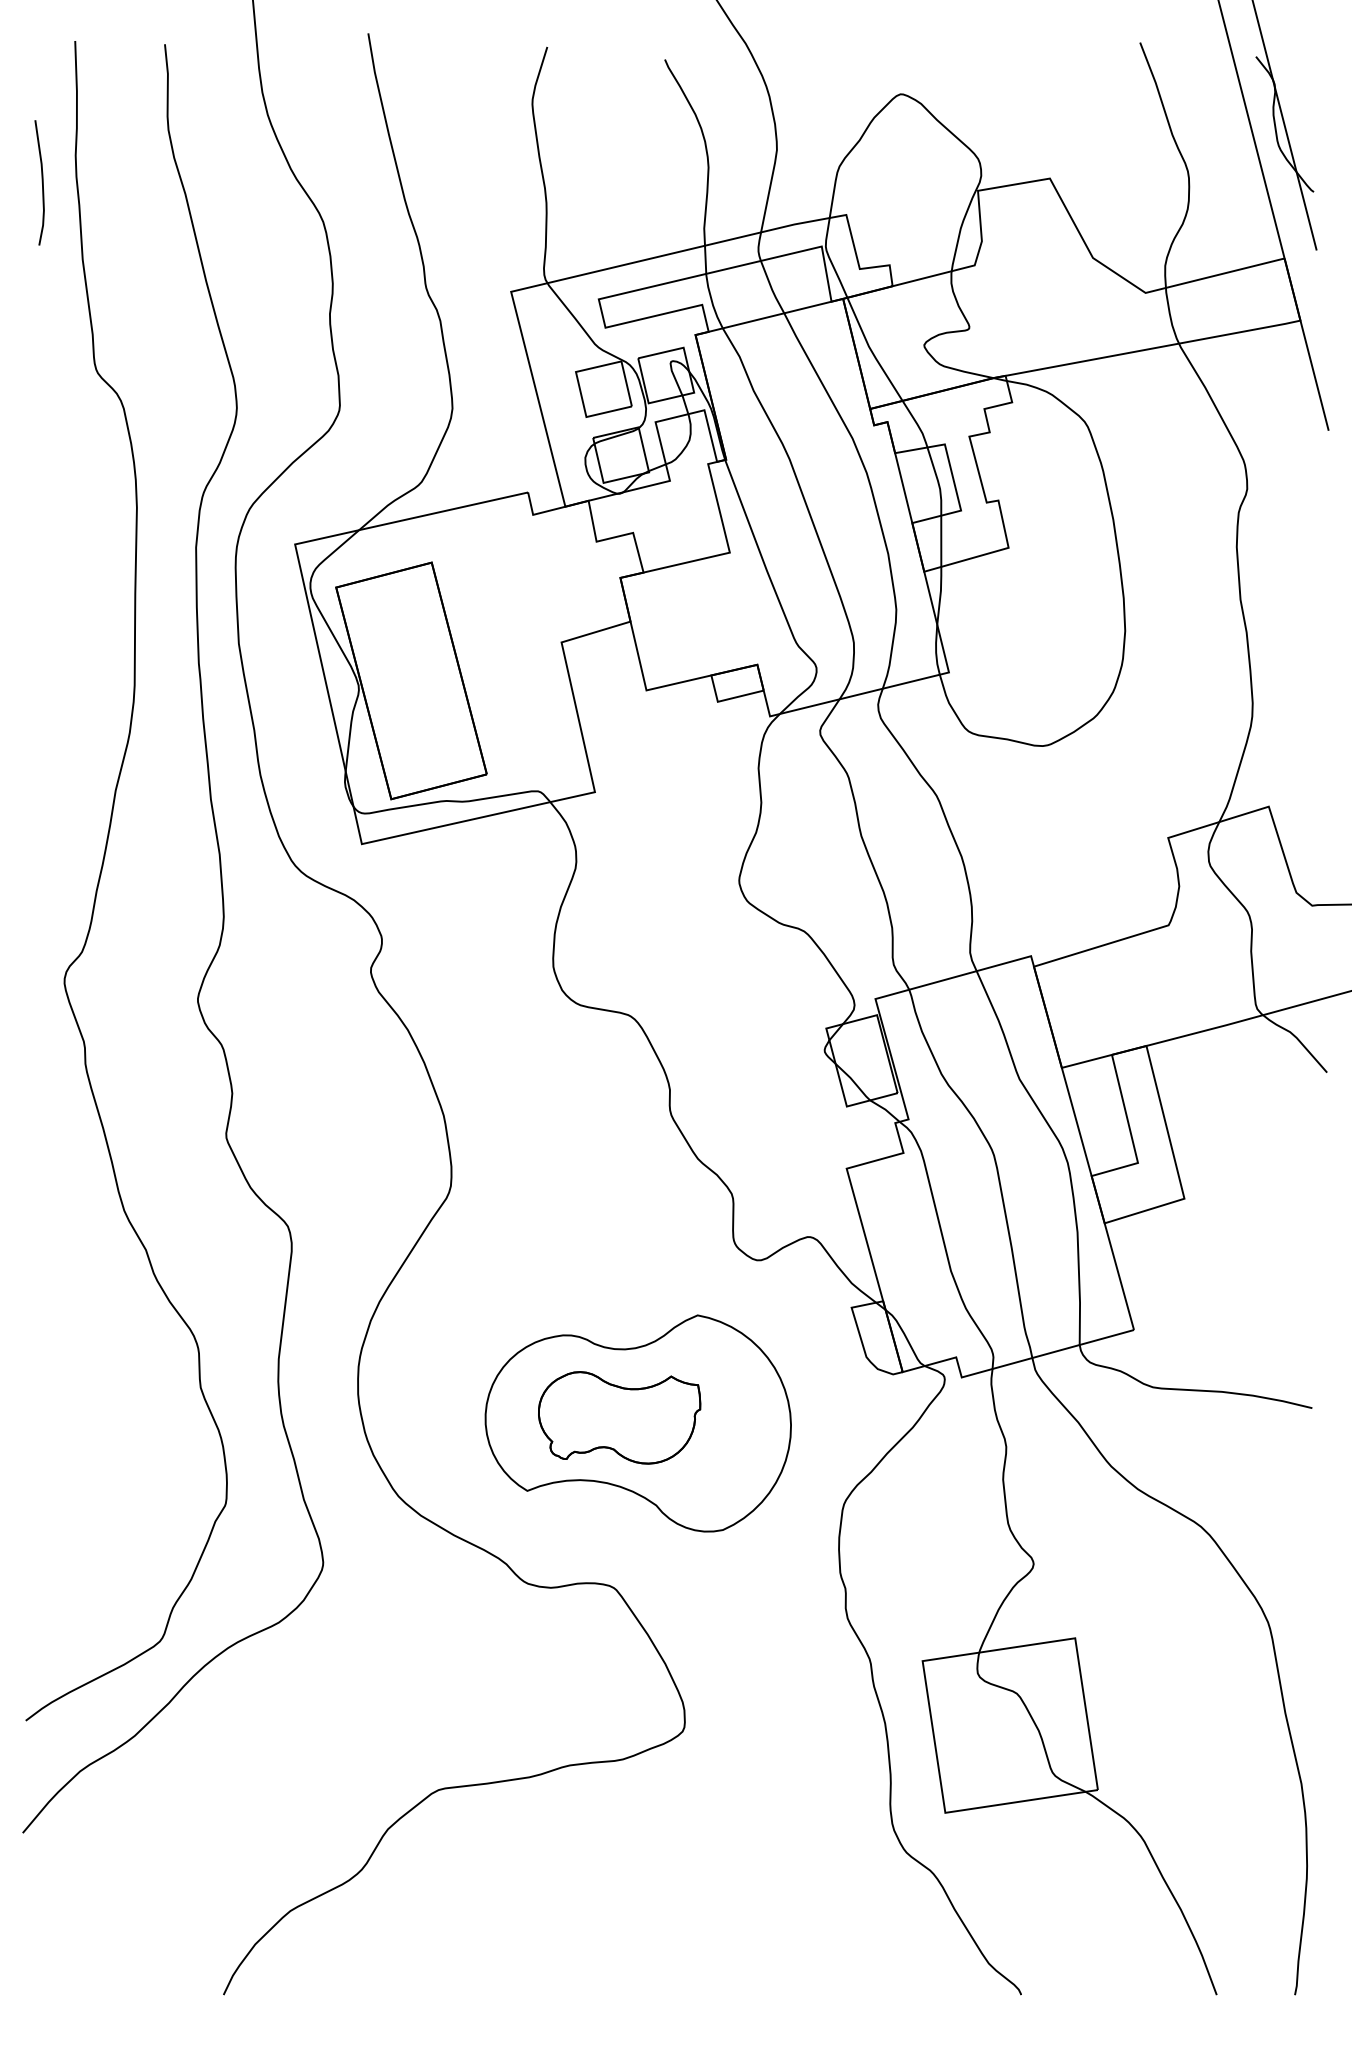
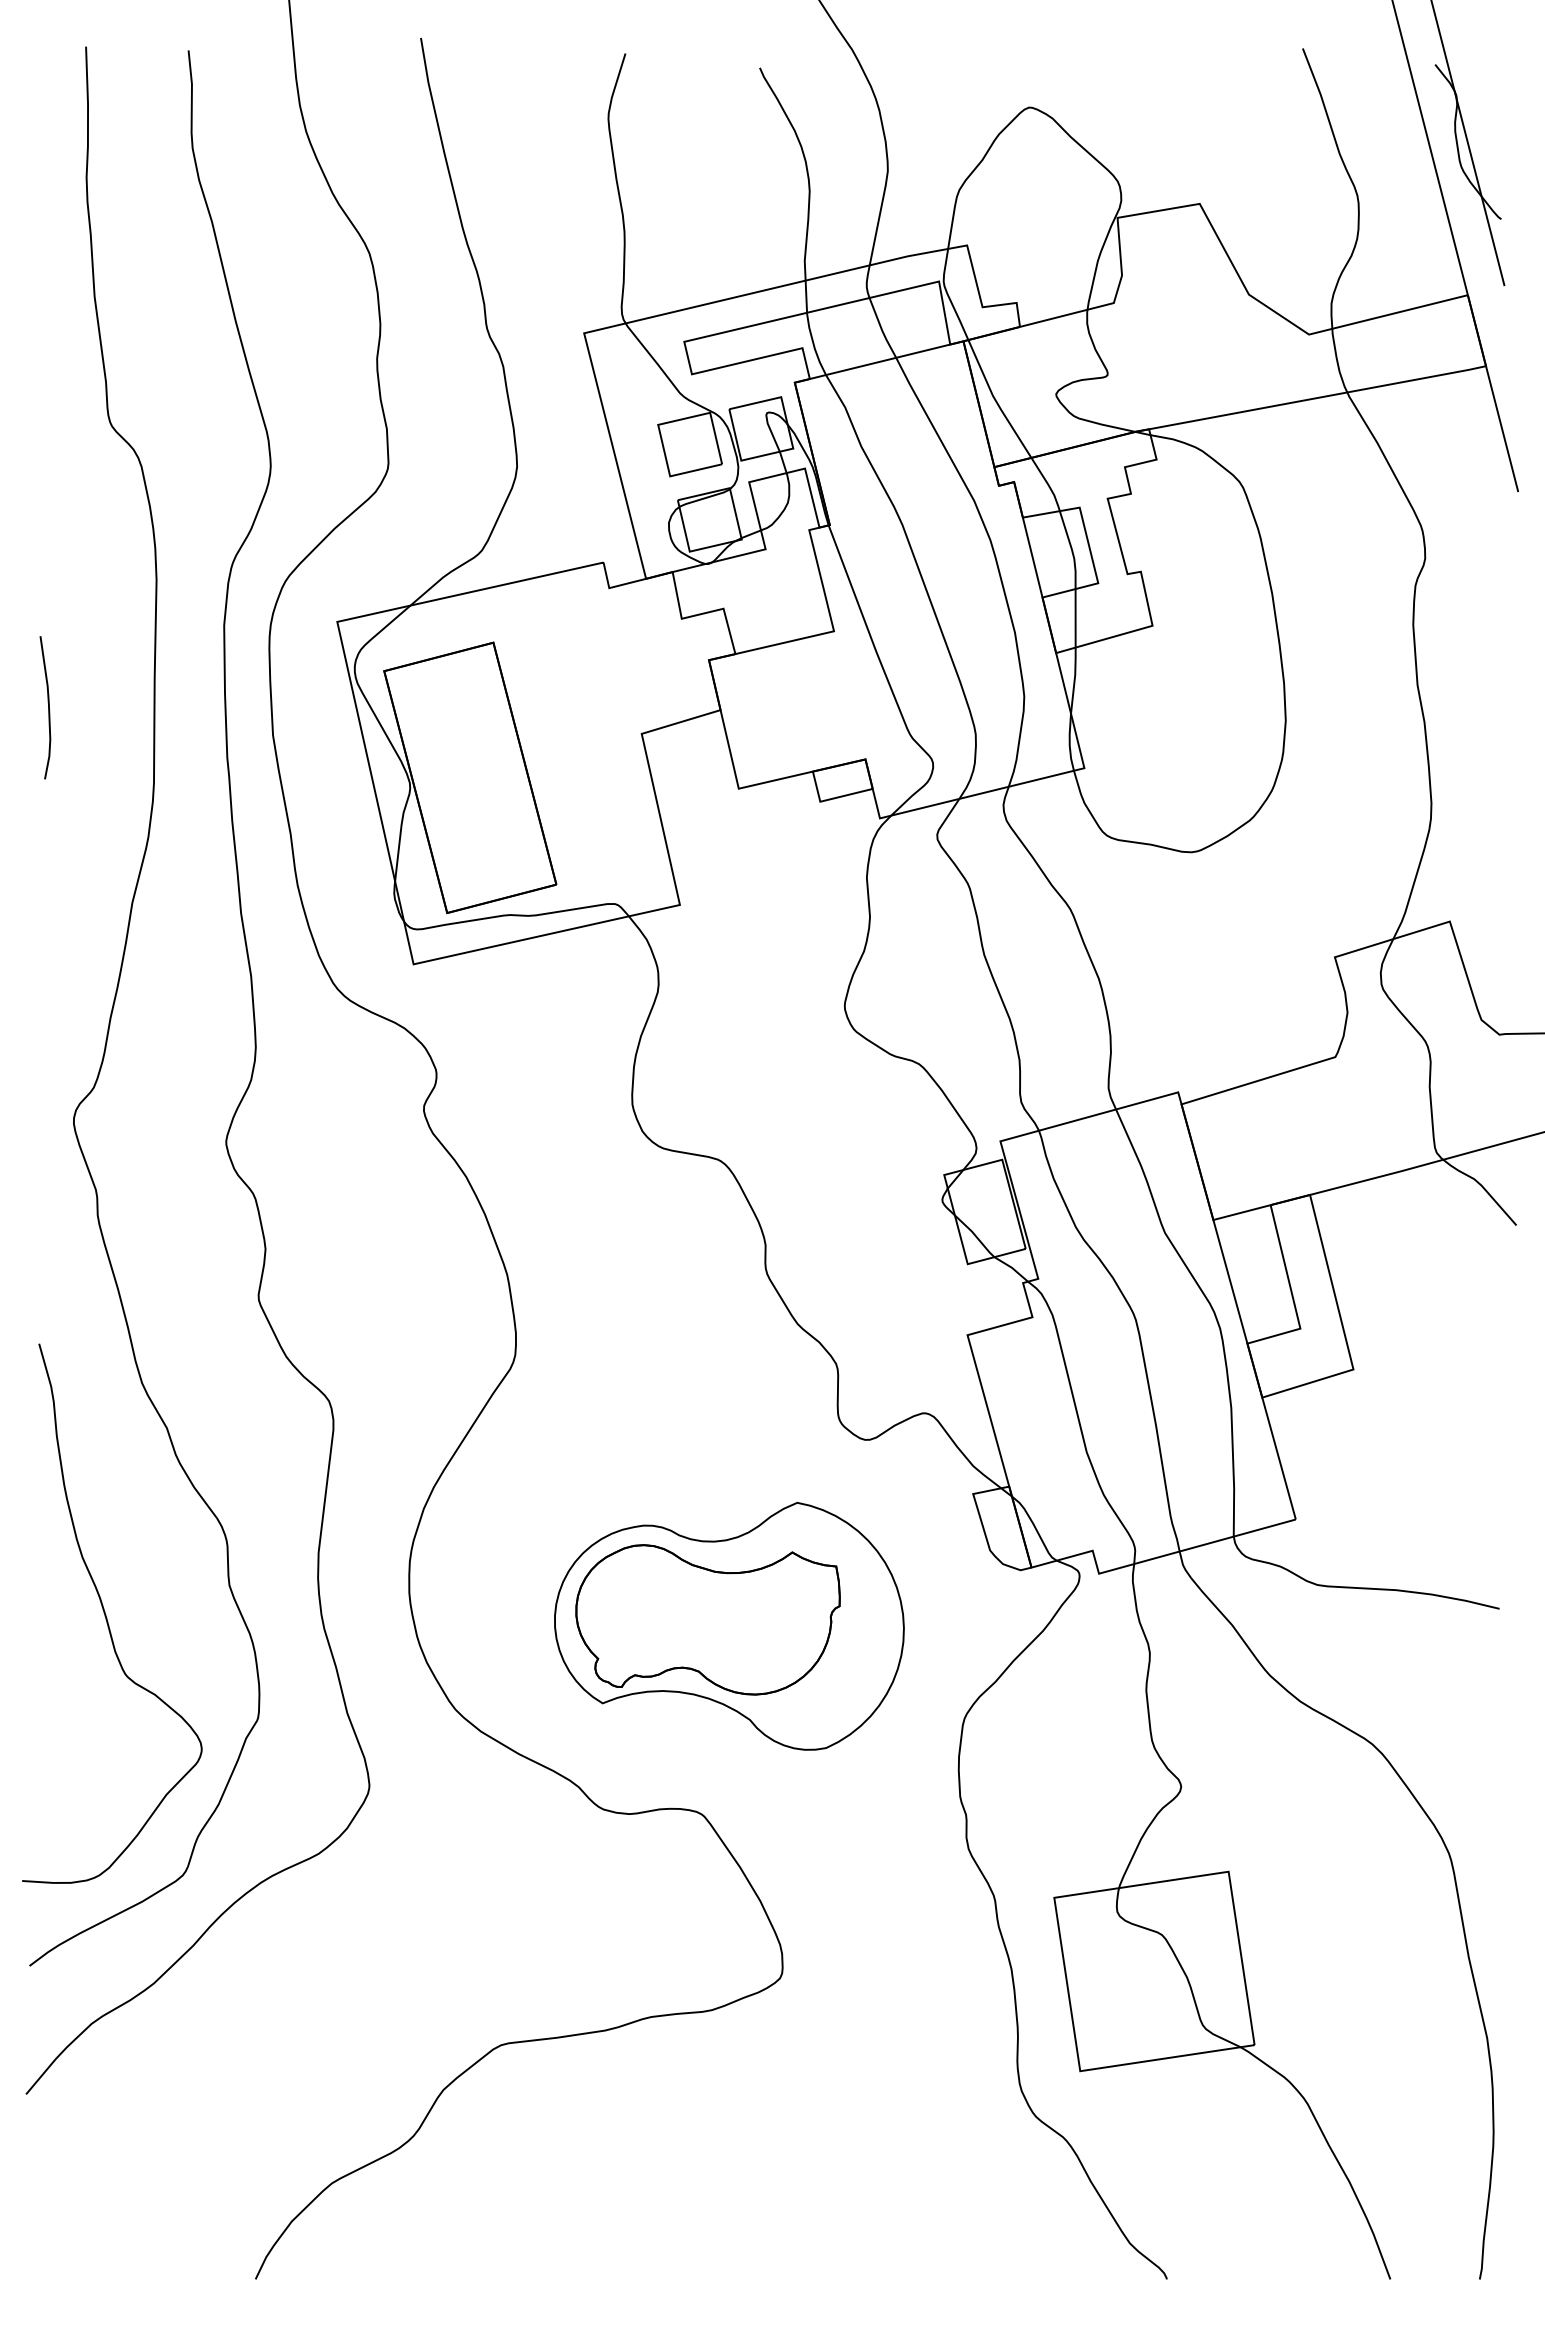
curve: (42, 182) -> (48, 707), moved
curve: (93, 1413) -> (106, 1614), added
part: (619, 1417) -> (707, 1619), size x1.43

